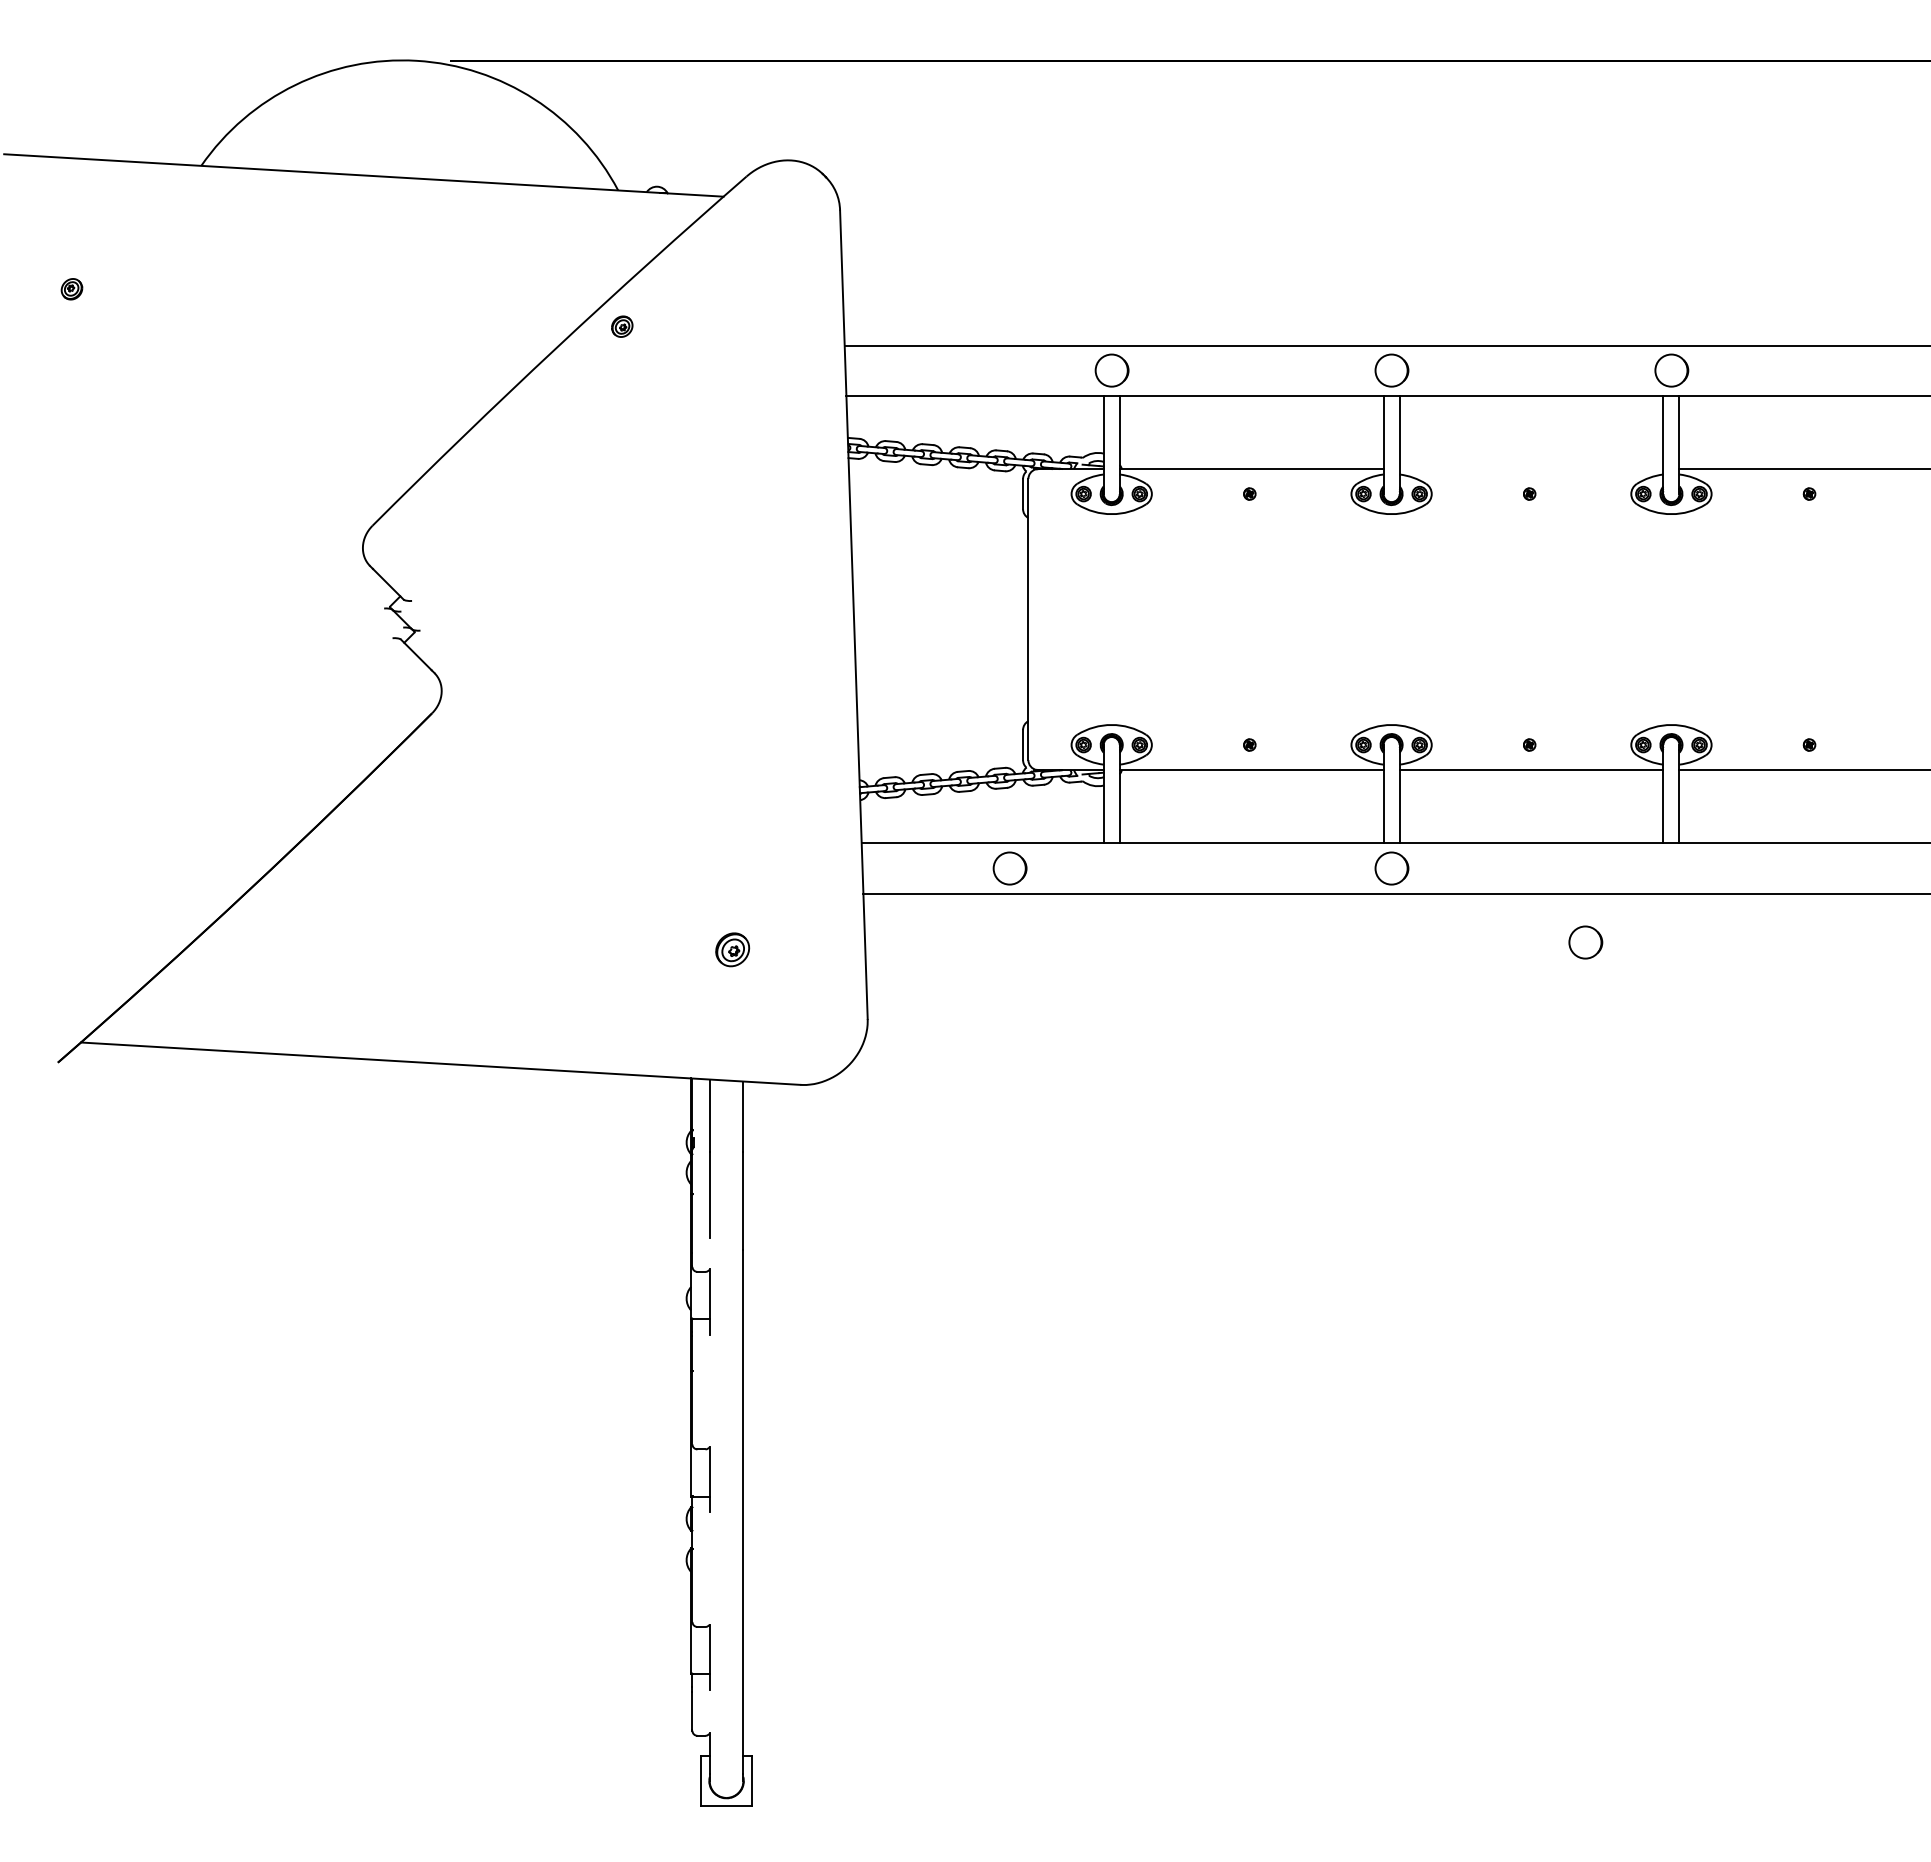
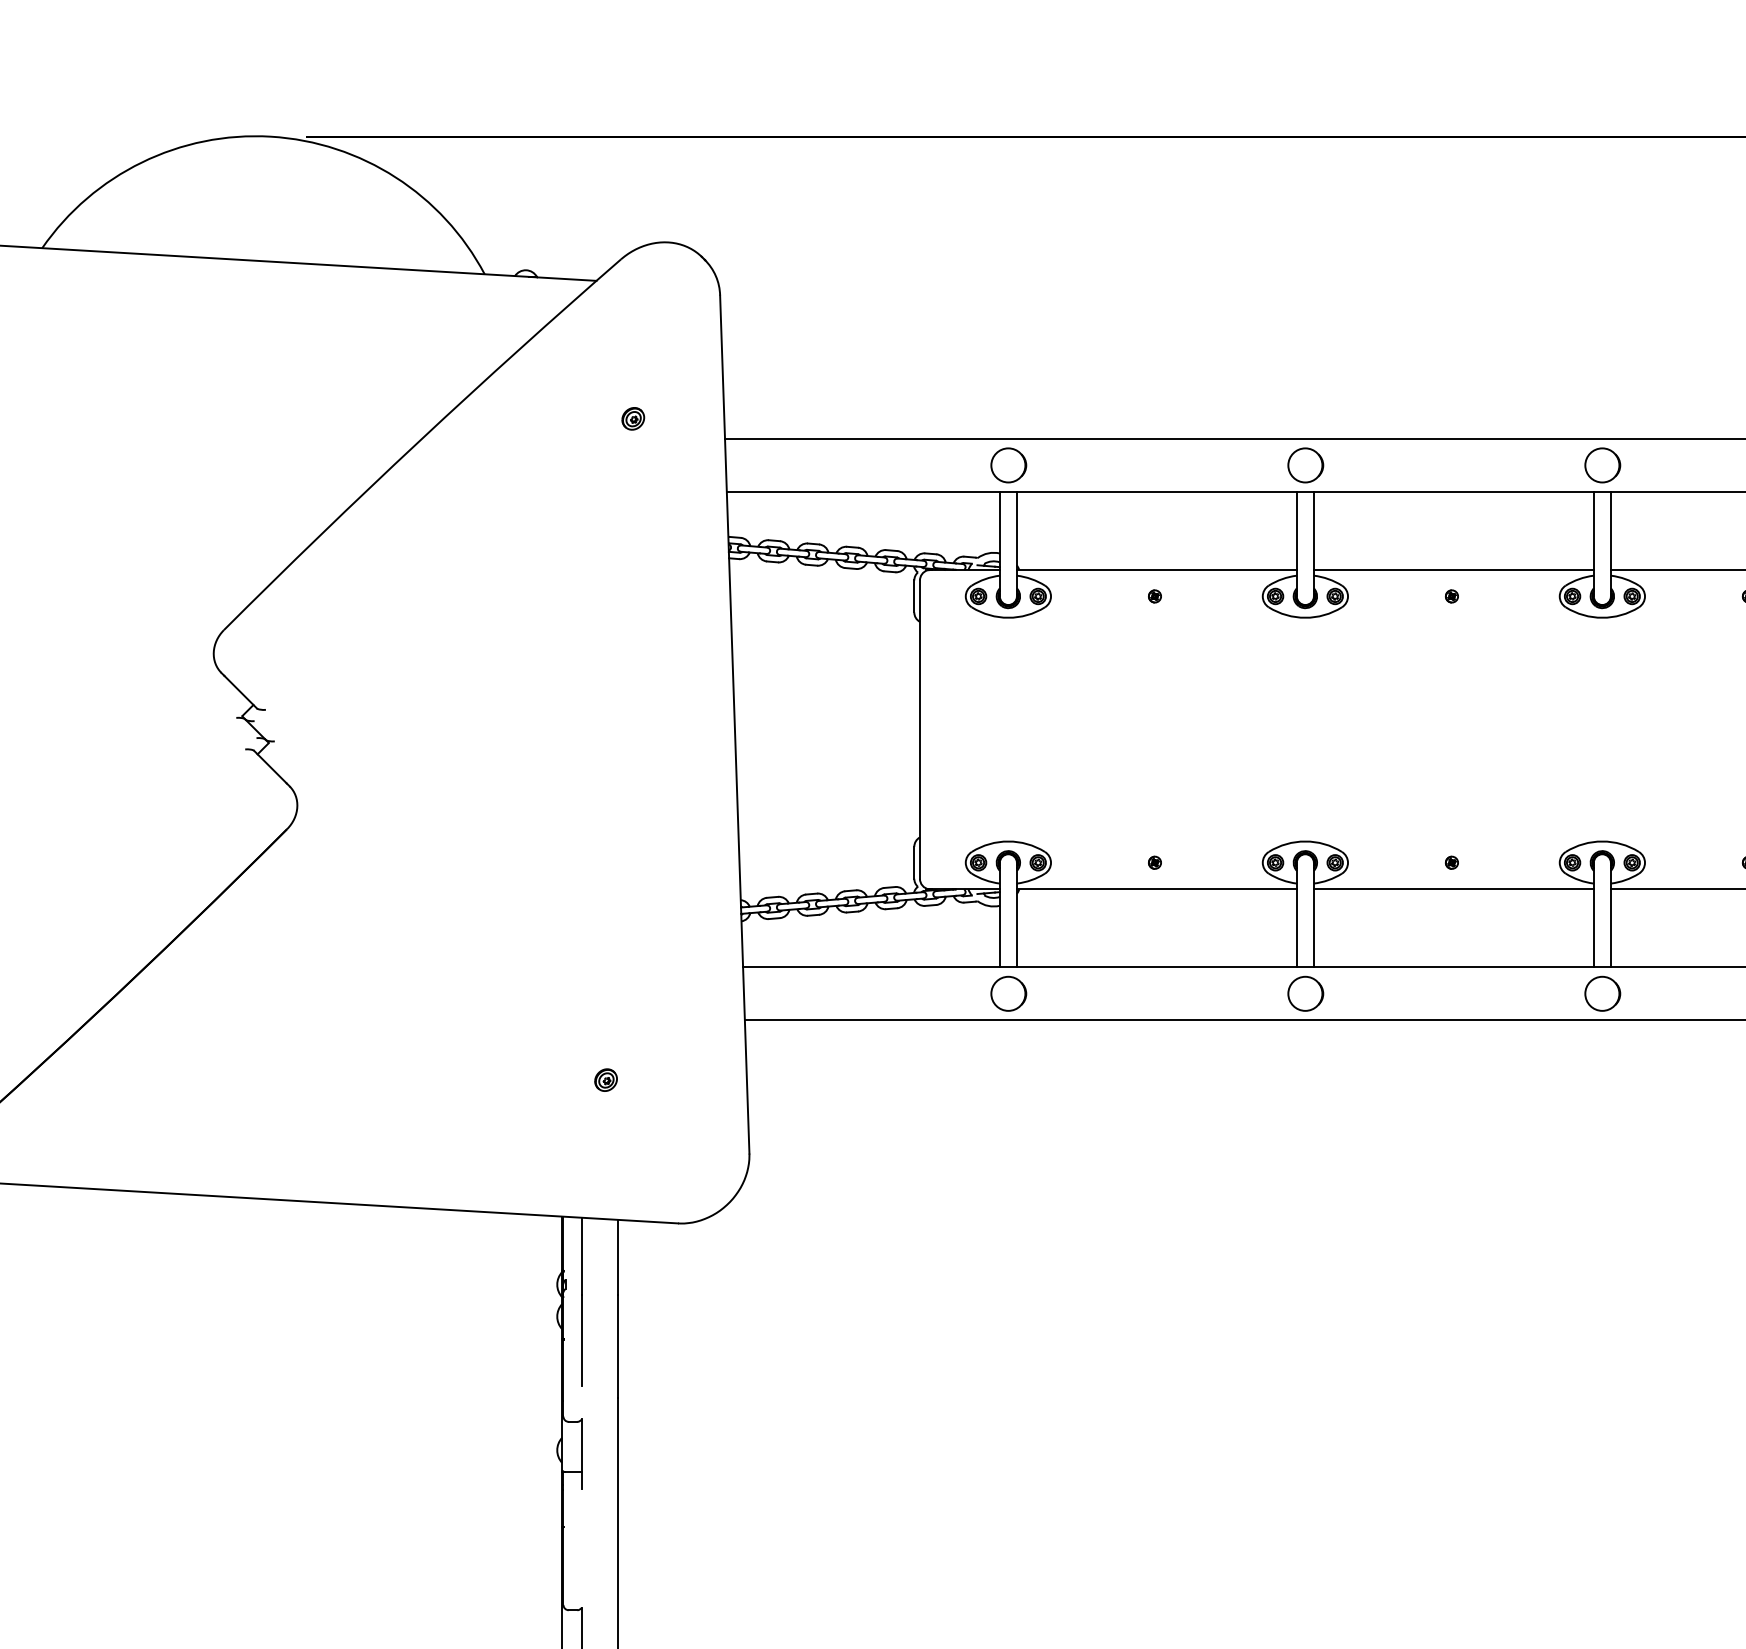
part: (622, 326) -> (633, 418), moved
line: (1531, 469) -> (1453, 570), added
part: (1009, 868) -> (1008, 993), moved
part: (1585, 942) -> (1602, 993), moved
part: (732, 949) -> (605, 1079), size x0.62

